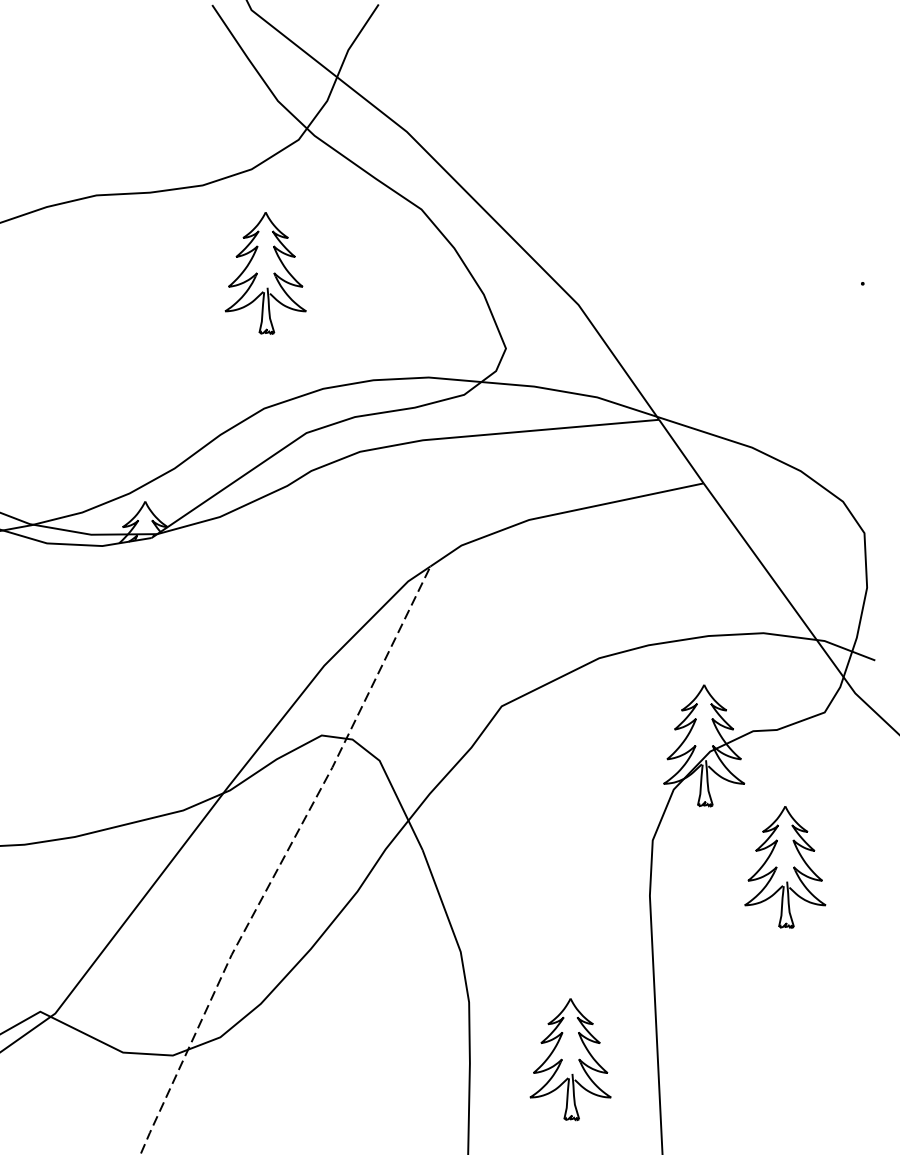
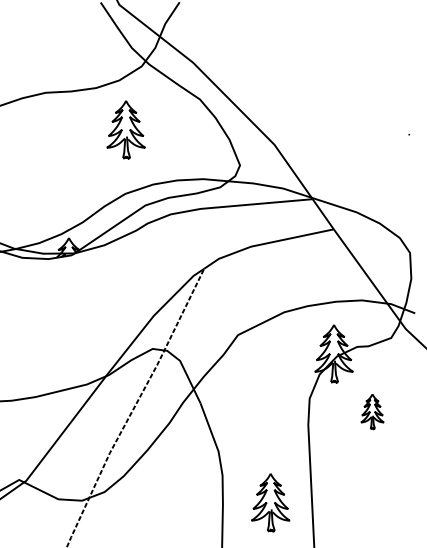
part: (785, 867) -> (372, 411), size x0.6

